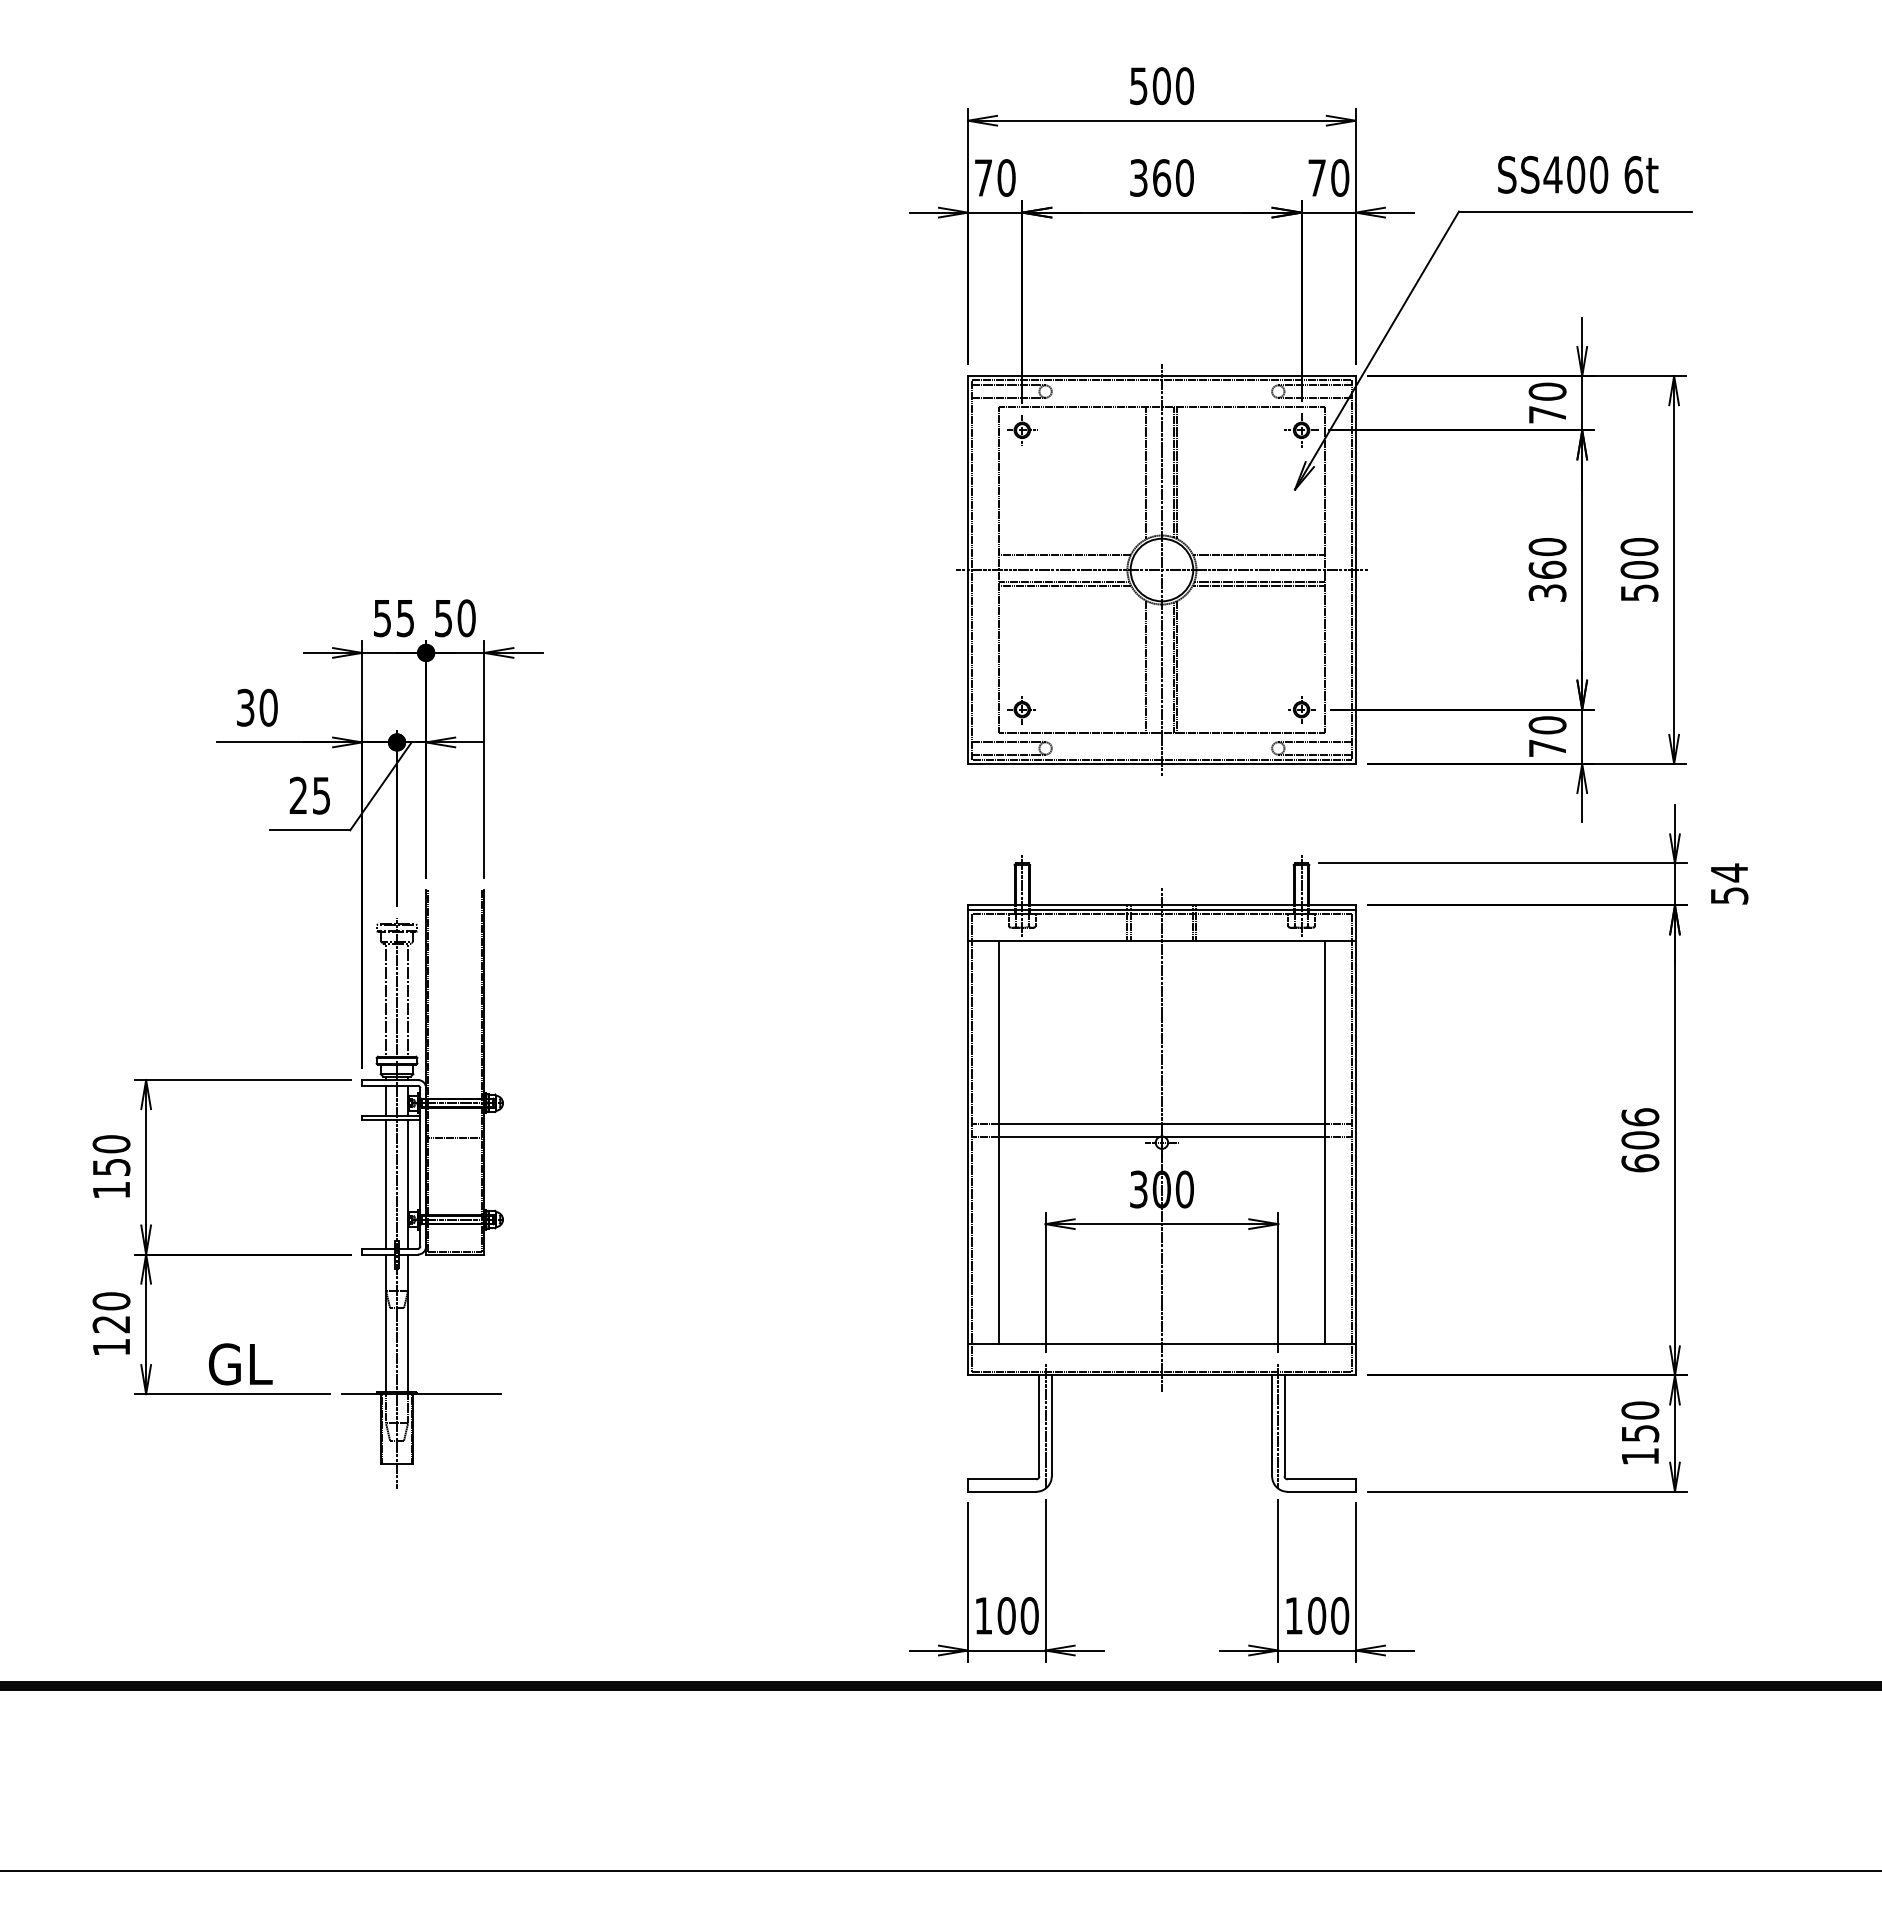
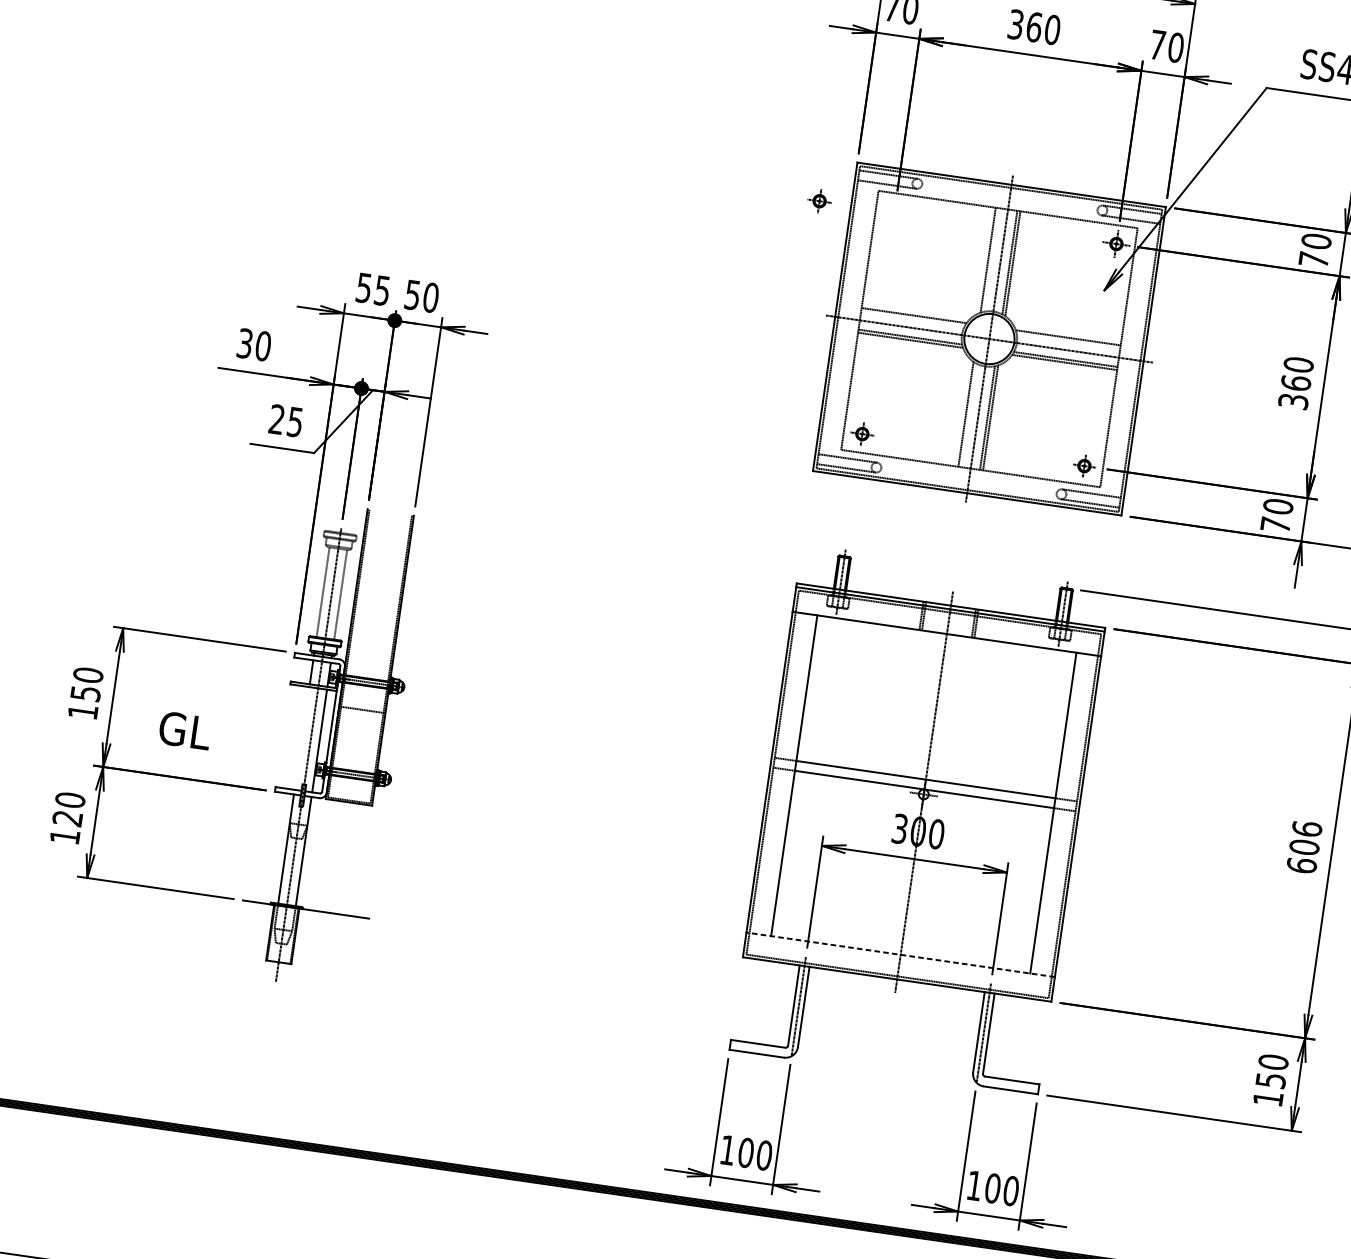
part: (1022, 430) -> (819, 201), moved
line: (386, 1183) -> (302, 738), removed
line: (1161, 1344) -> (900, 954), solid -> dashed
text: (240, 1364) -> (185, 730), moved

